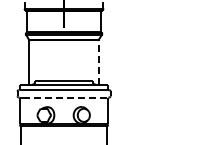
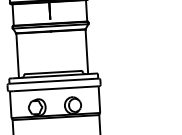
line: (98, 62) -> (86, 51), dashed -> solid
line: (65, 97) -> (55, 88), dashed -> solid

